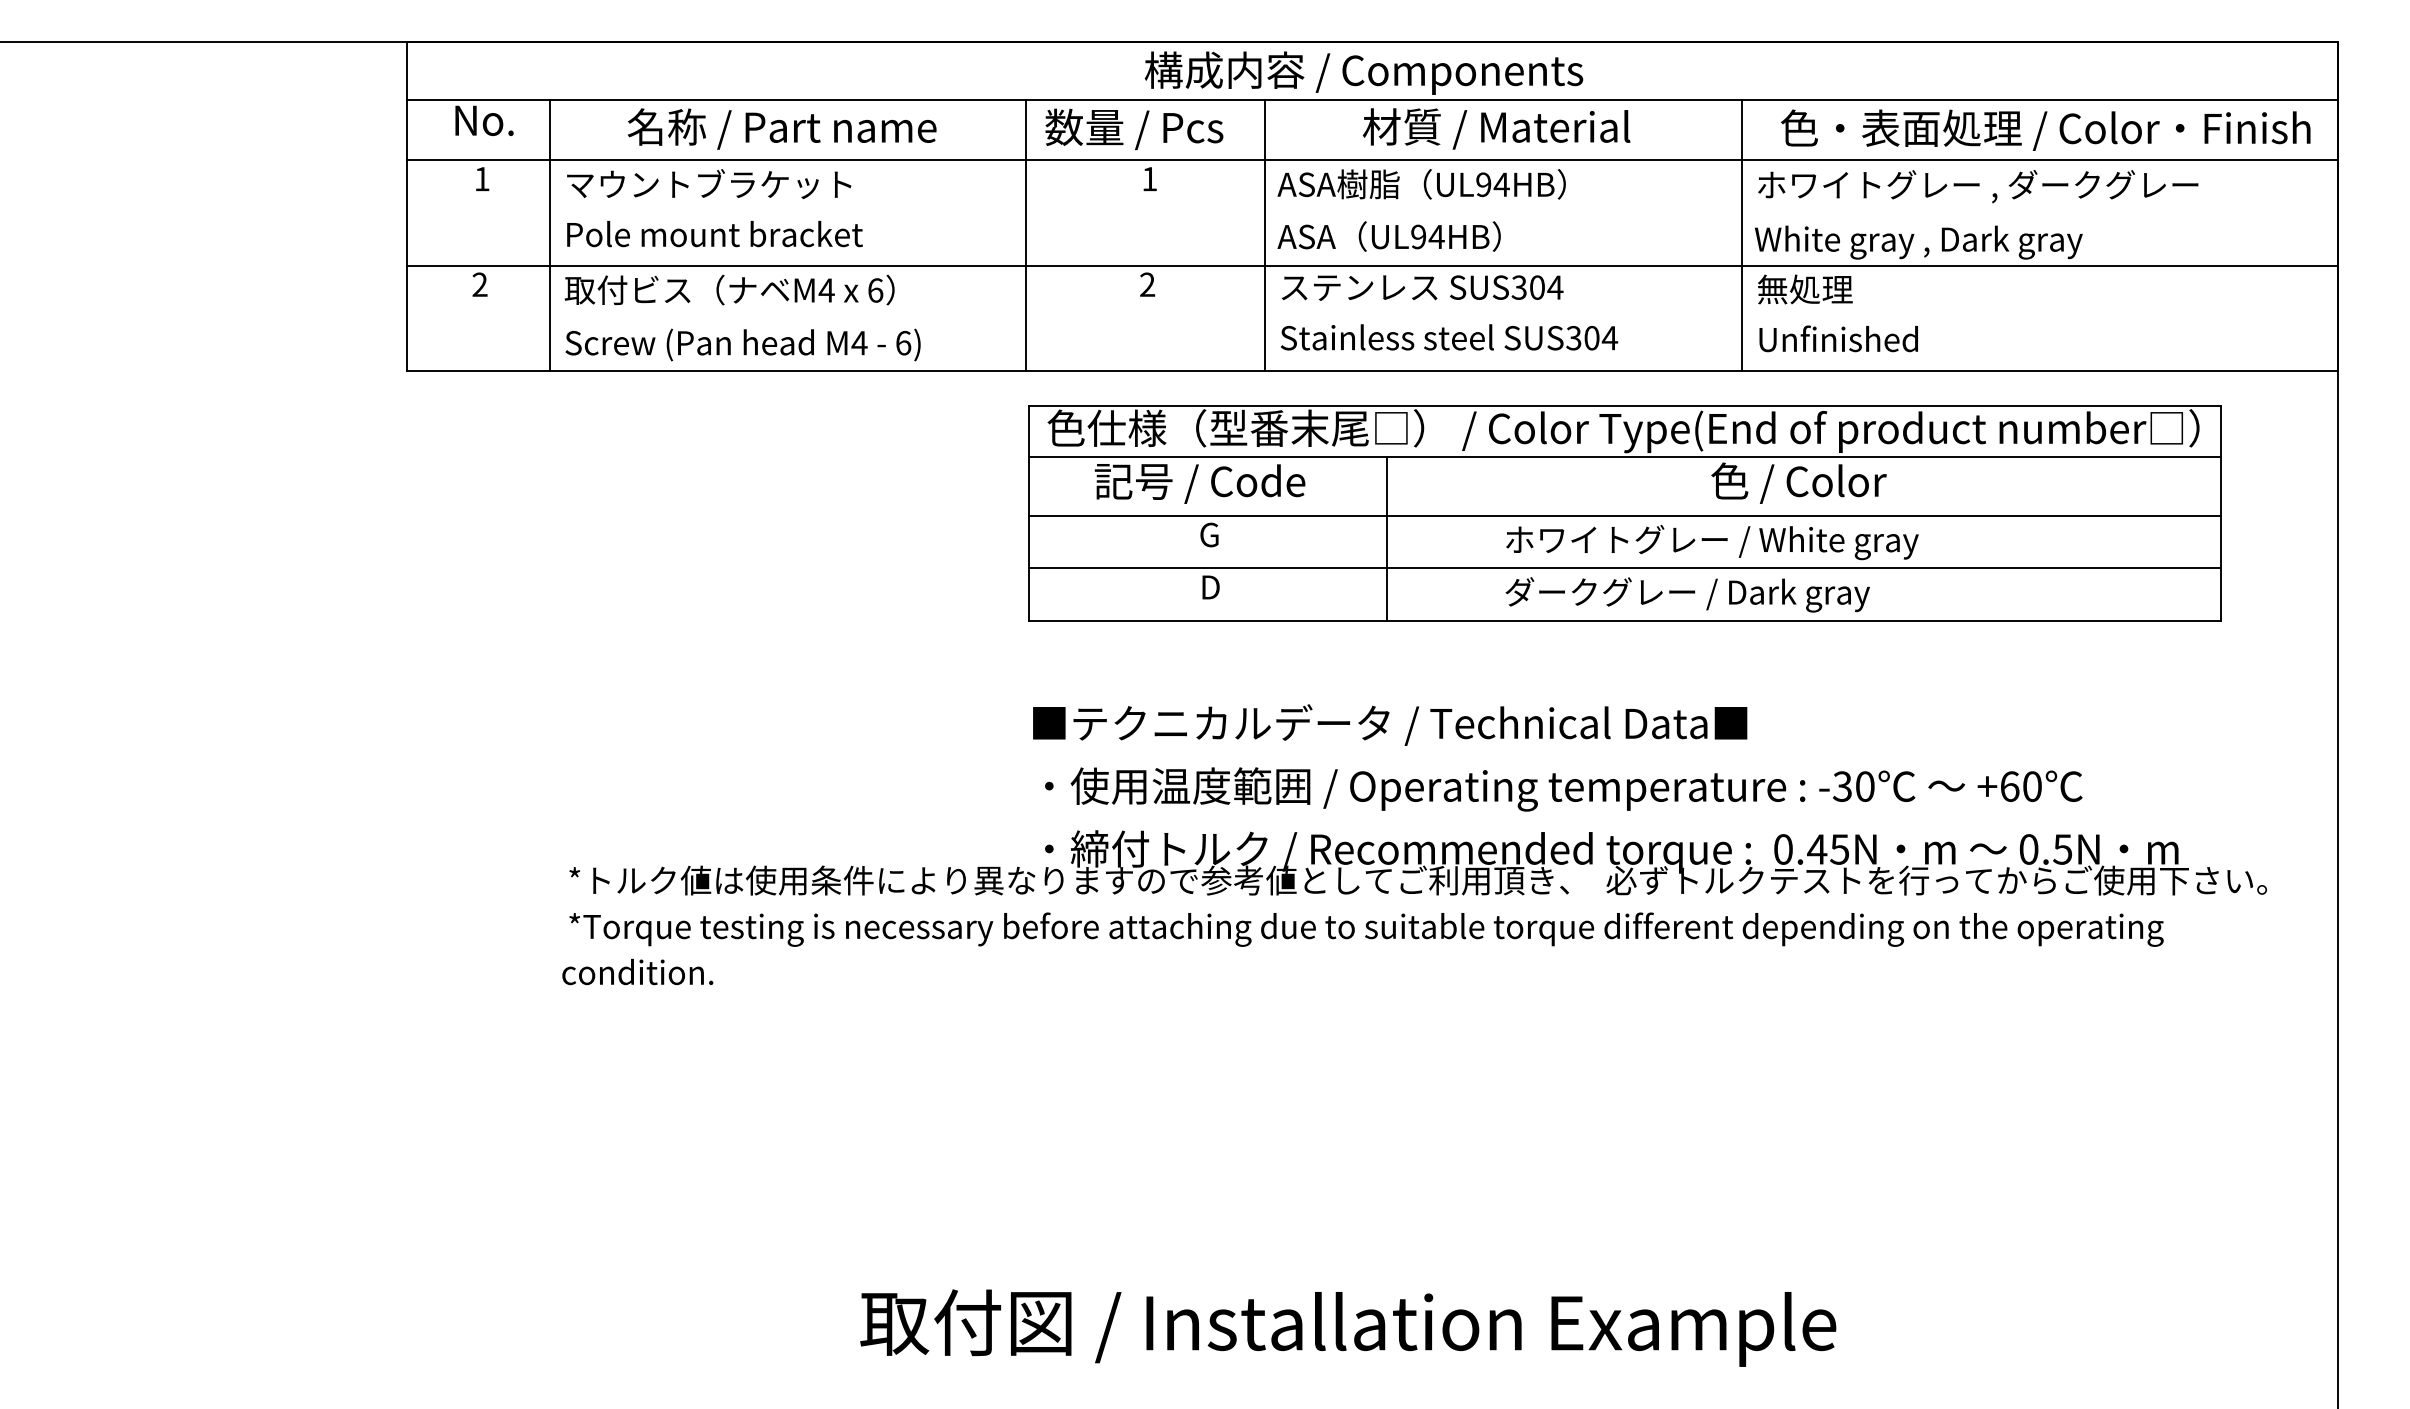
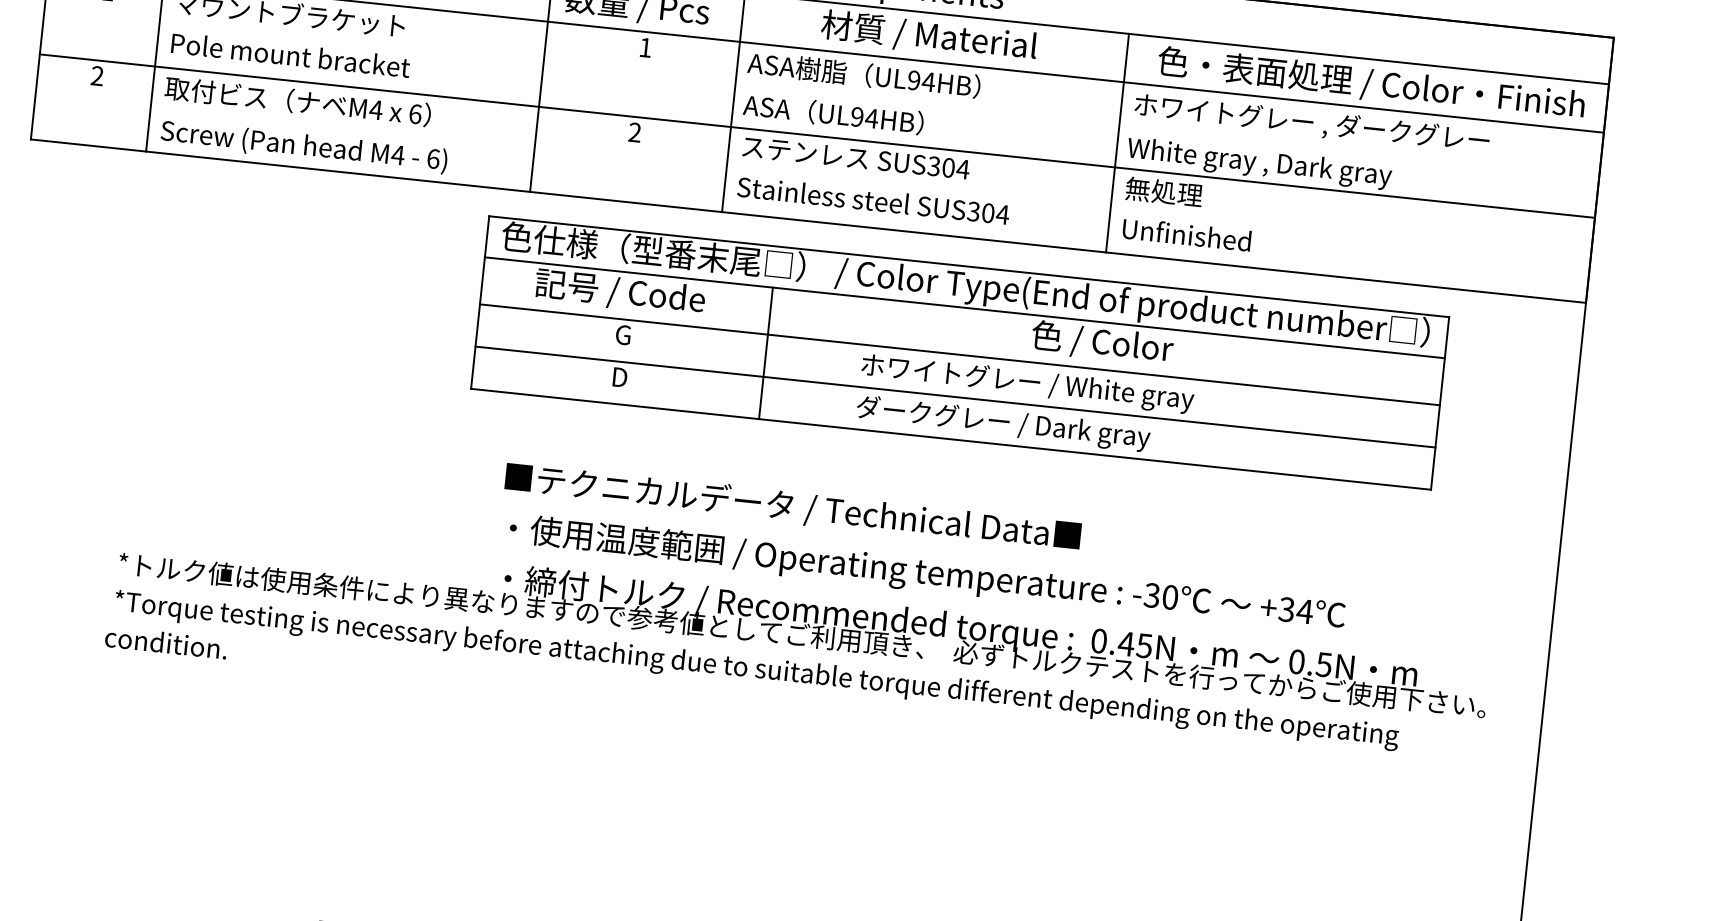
part: (1624, 513) -> (959, 352), moved
text: (2021, 786) -> (1296, 610), +60 -> +34

